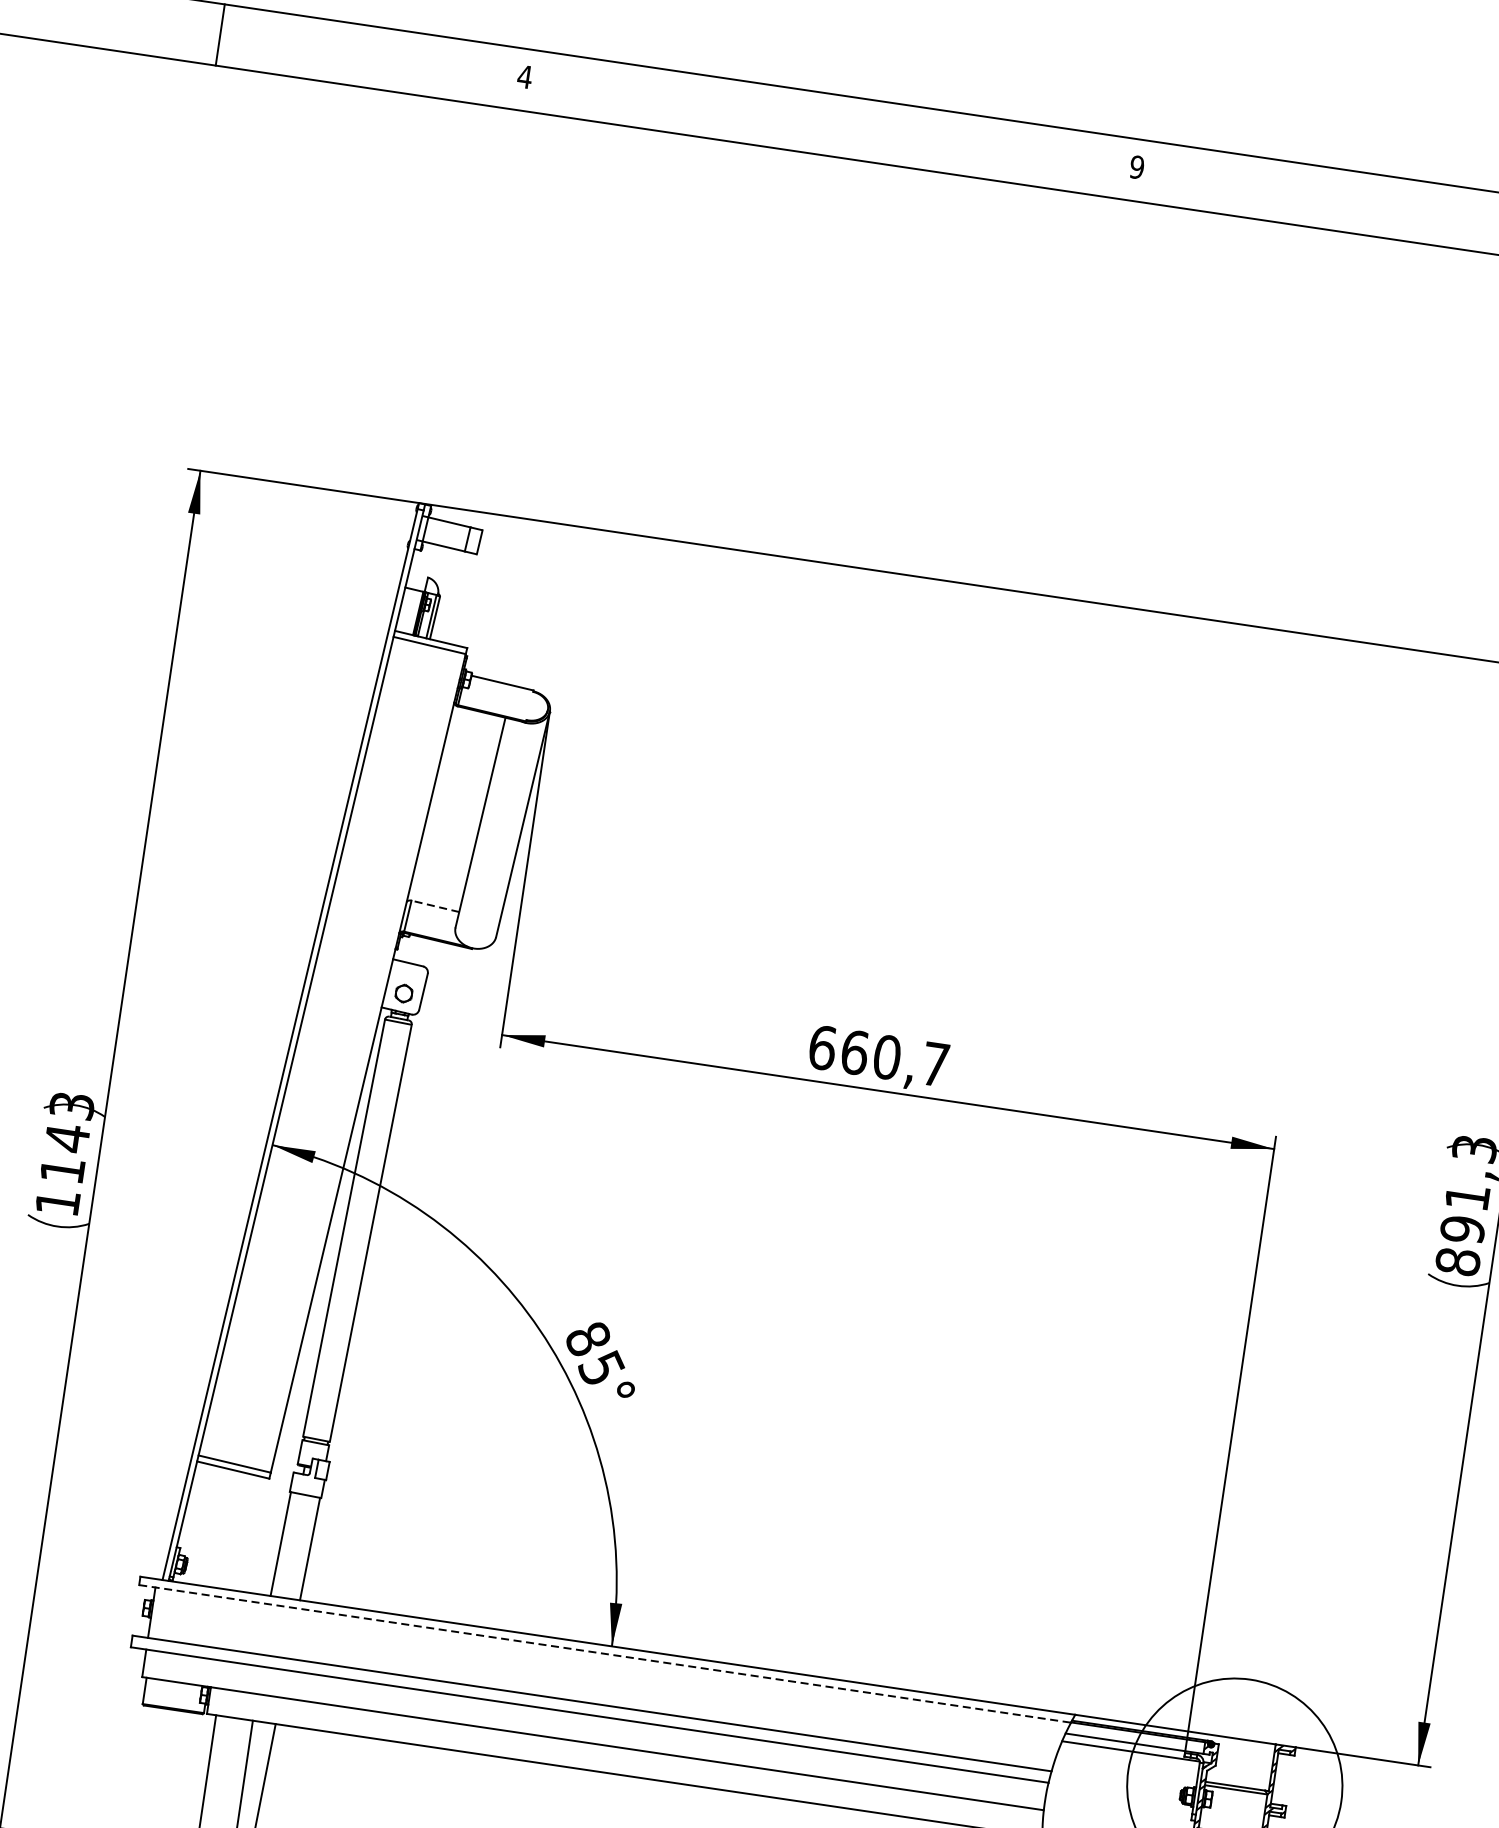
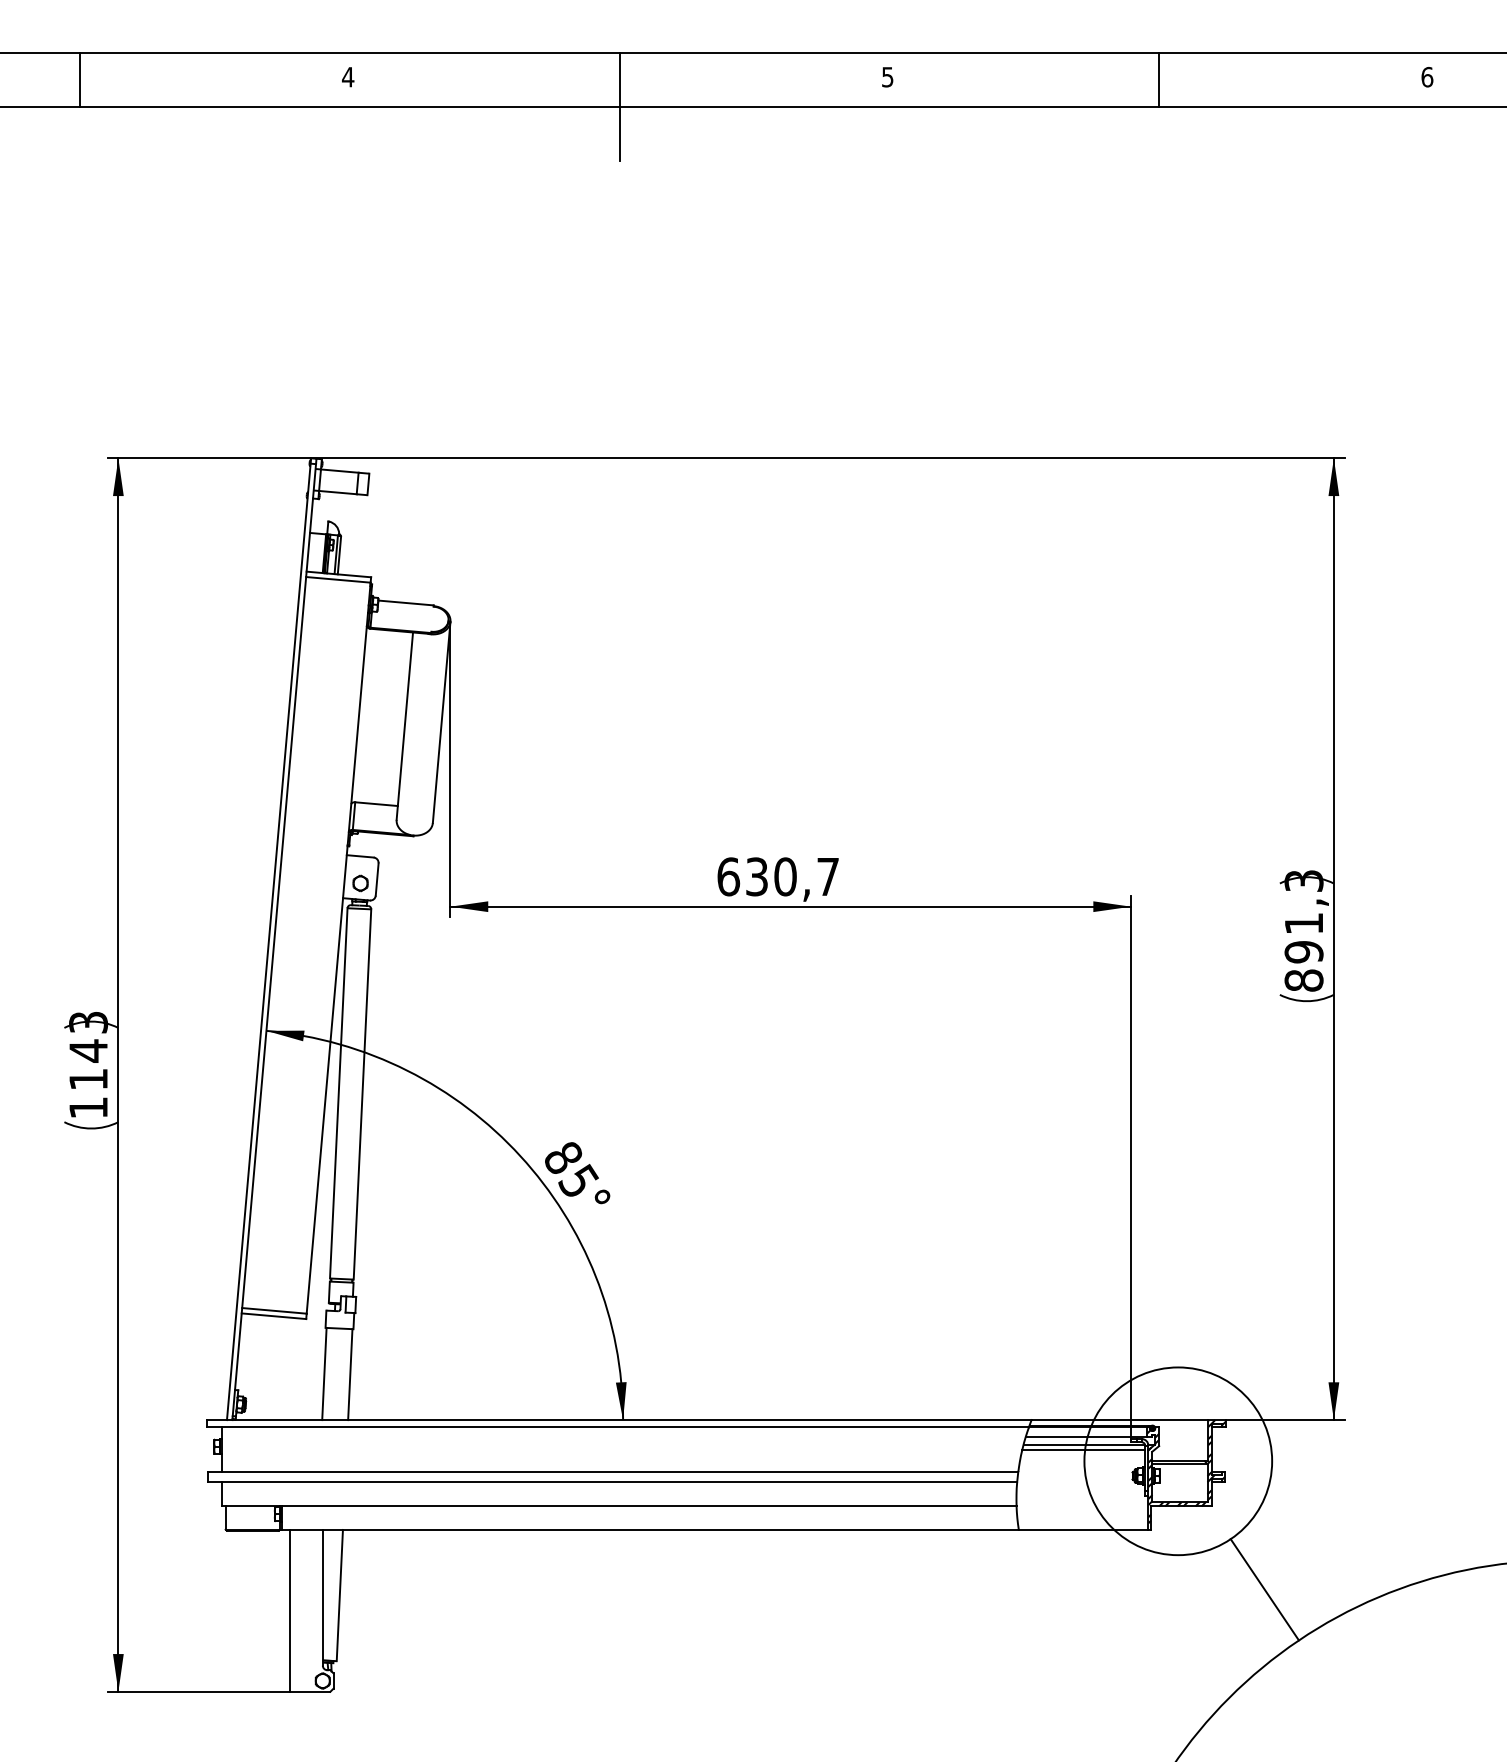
line: (827, 155) -> (619, 106), added
text: (1136, 166) -> (887, 76), 9 -> 5
line: (1444, 215) -> (1159, 79), added
line: (435, 906) -> (376, 804), dashed -> solid
text: (855, 1052) -> (757, 876), 660,7 -> 630,7
line: (605, 1654) -> (618, 1427), dashed -> solid
line: (1129, 1757) -> (1083, 1450), added

